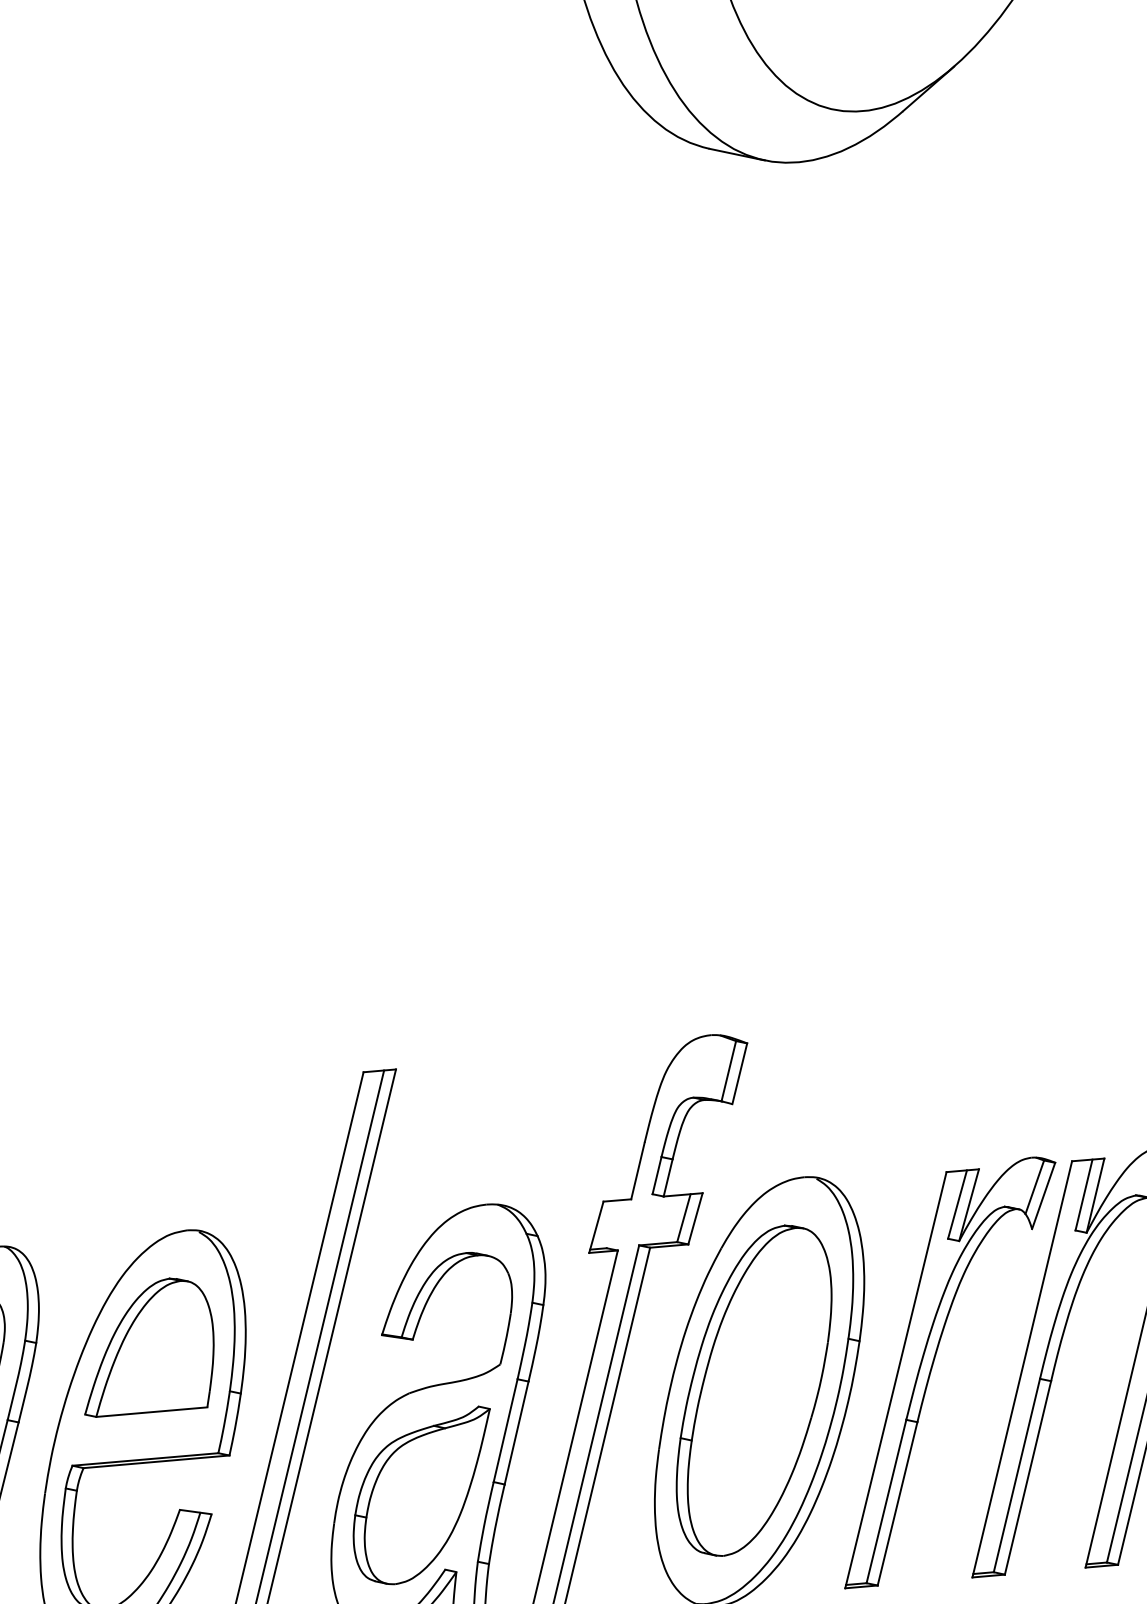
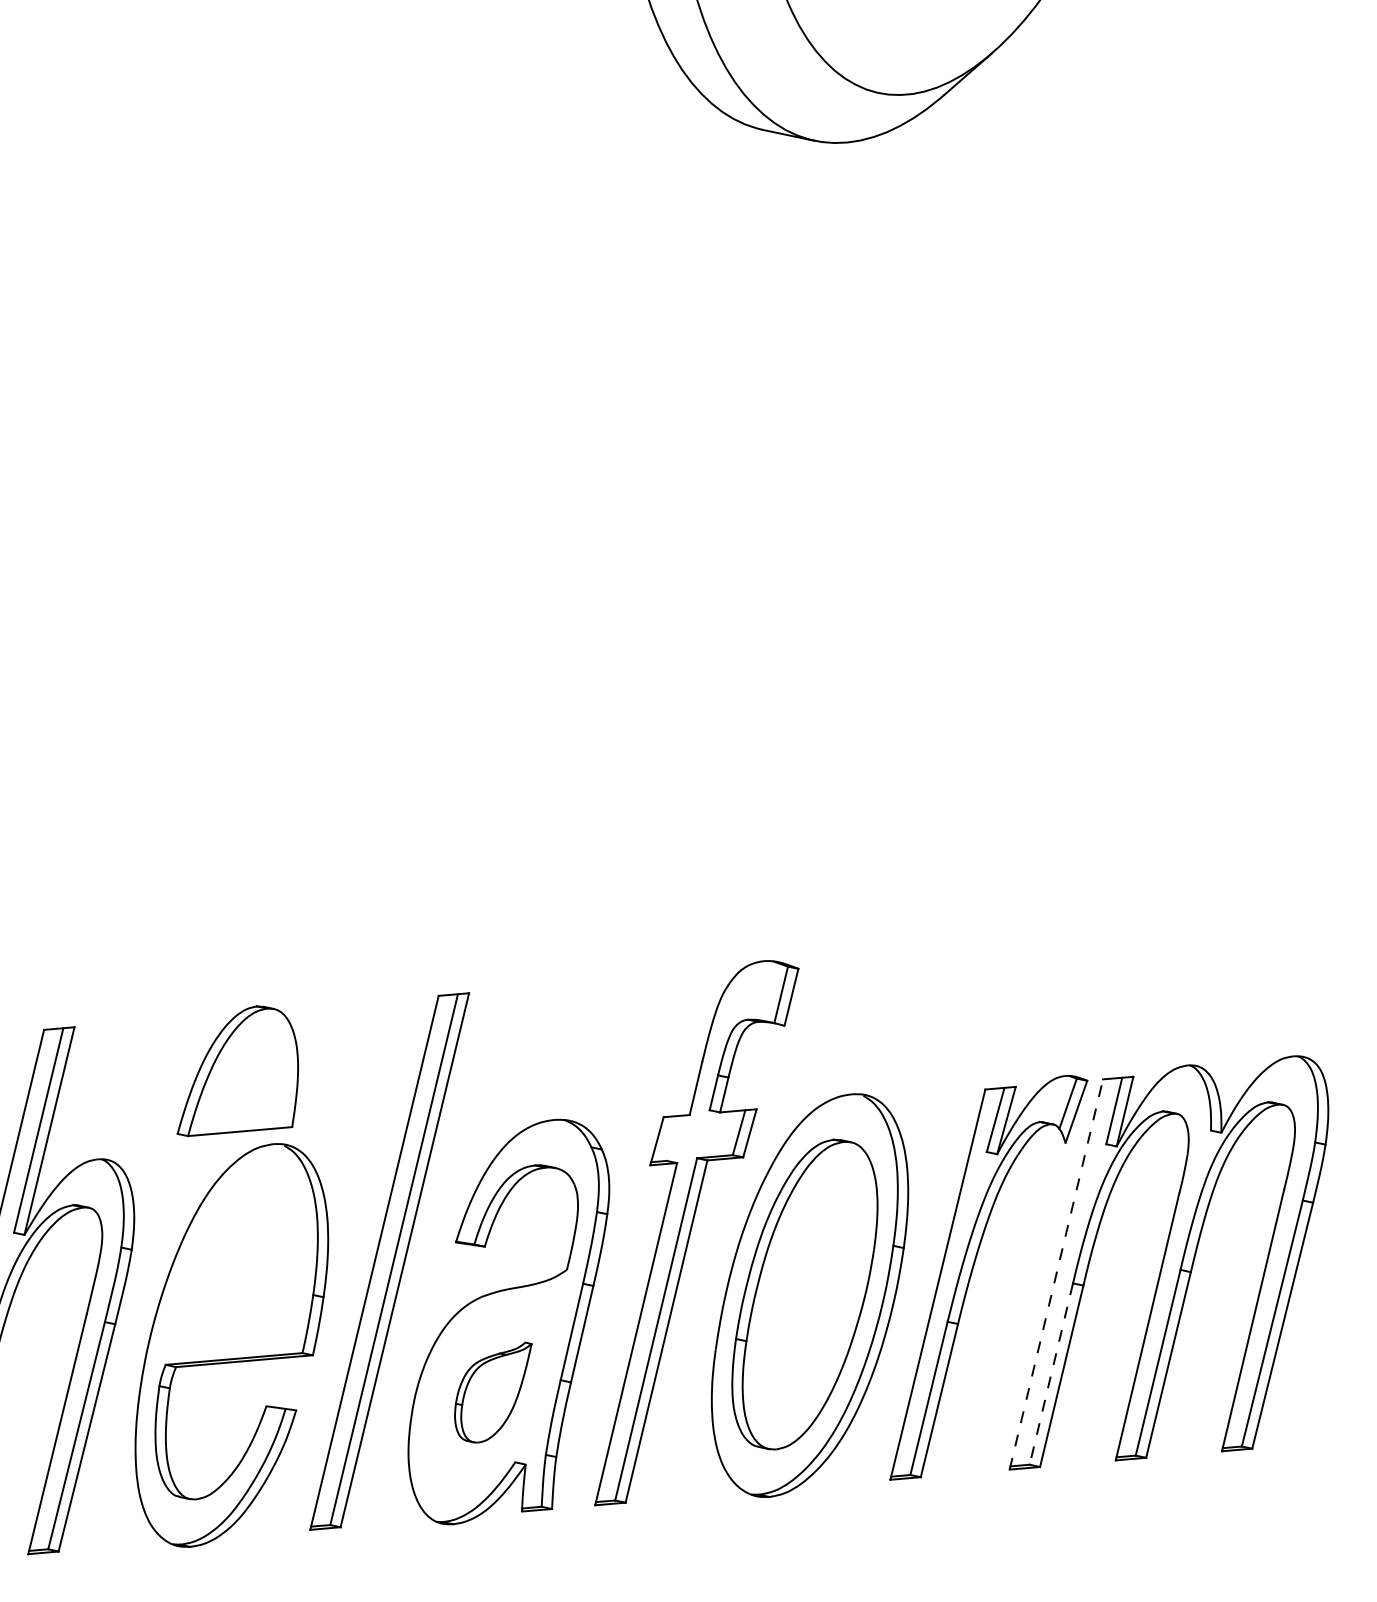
part: (149, 1348) -> (237, 1071), moved
line: (1022, 1369) -> (1056, 1274), solid -> dashed
line: (1017, 1476) -> (1051, 1374), solid -> dashed
part: (422, 1495) -> (493, 1392), size x0.6

